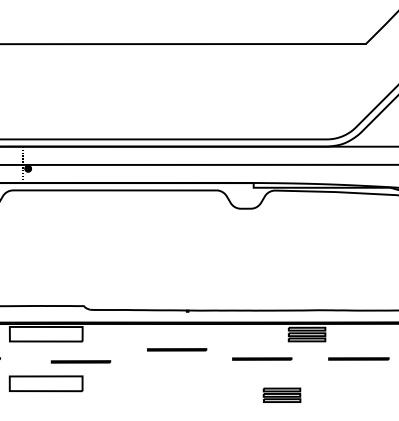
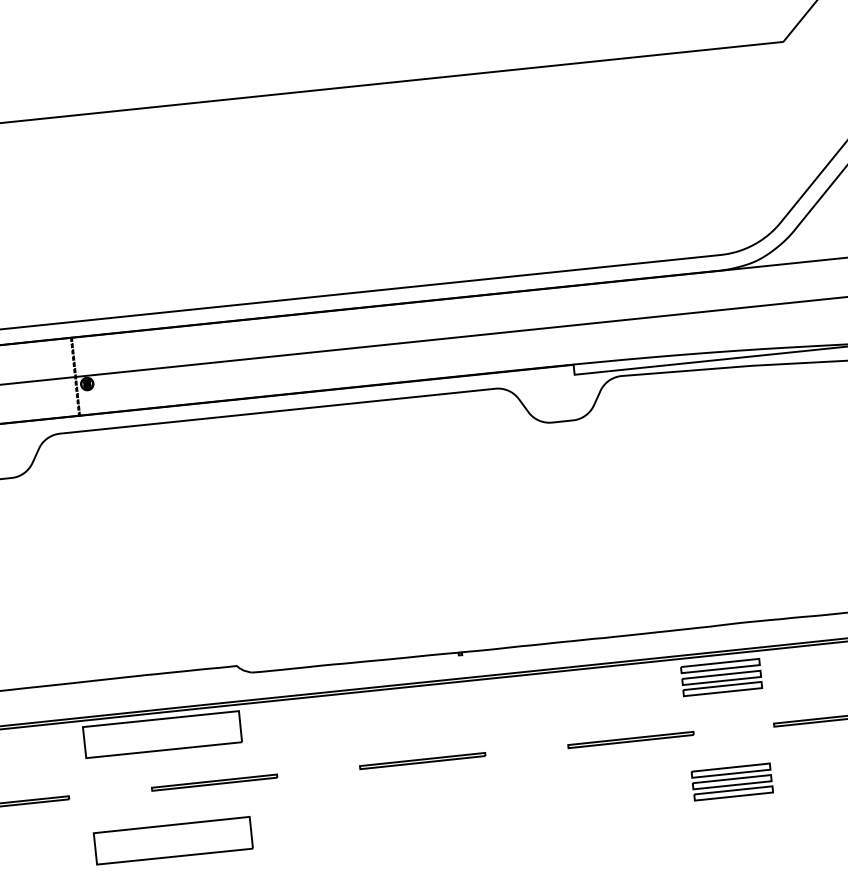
line: (177, 349) -> (423, 760), moved
line: (80, 361) -> (213, 781), moved
part: (281, 394) -> (730, 780), moved

